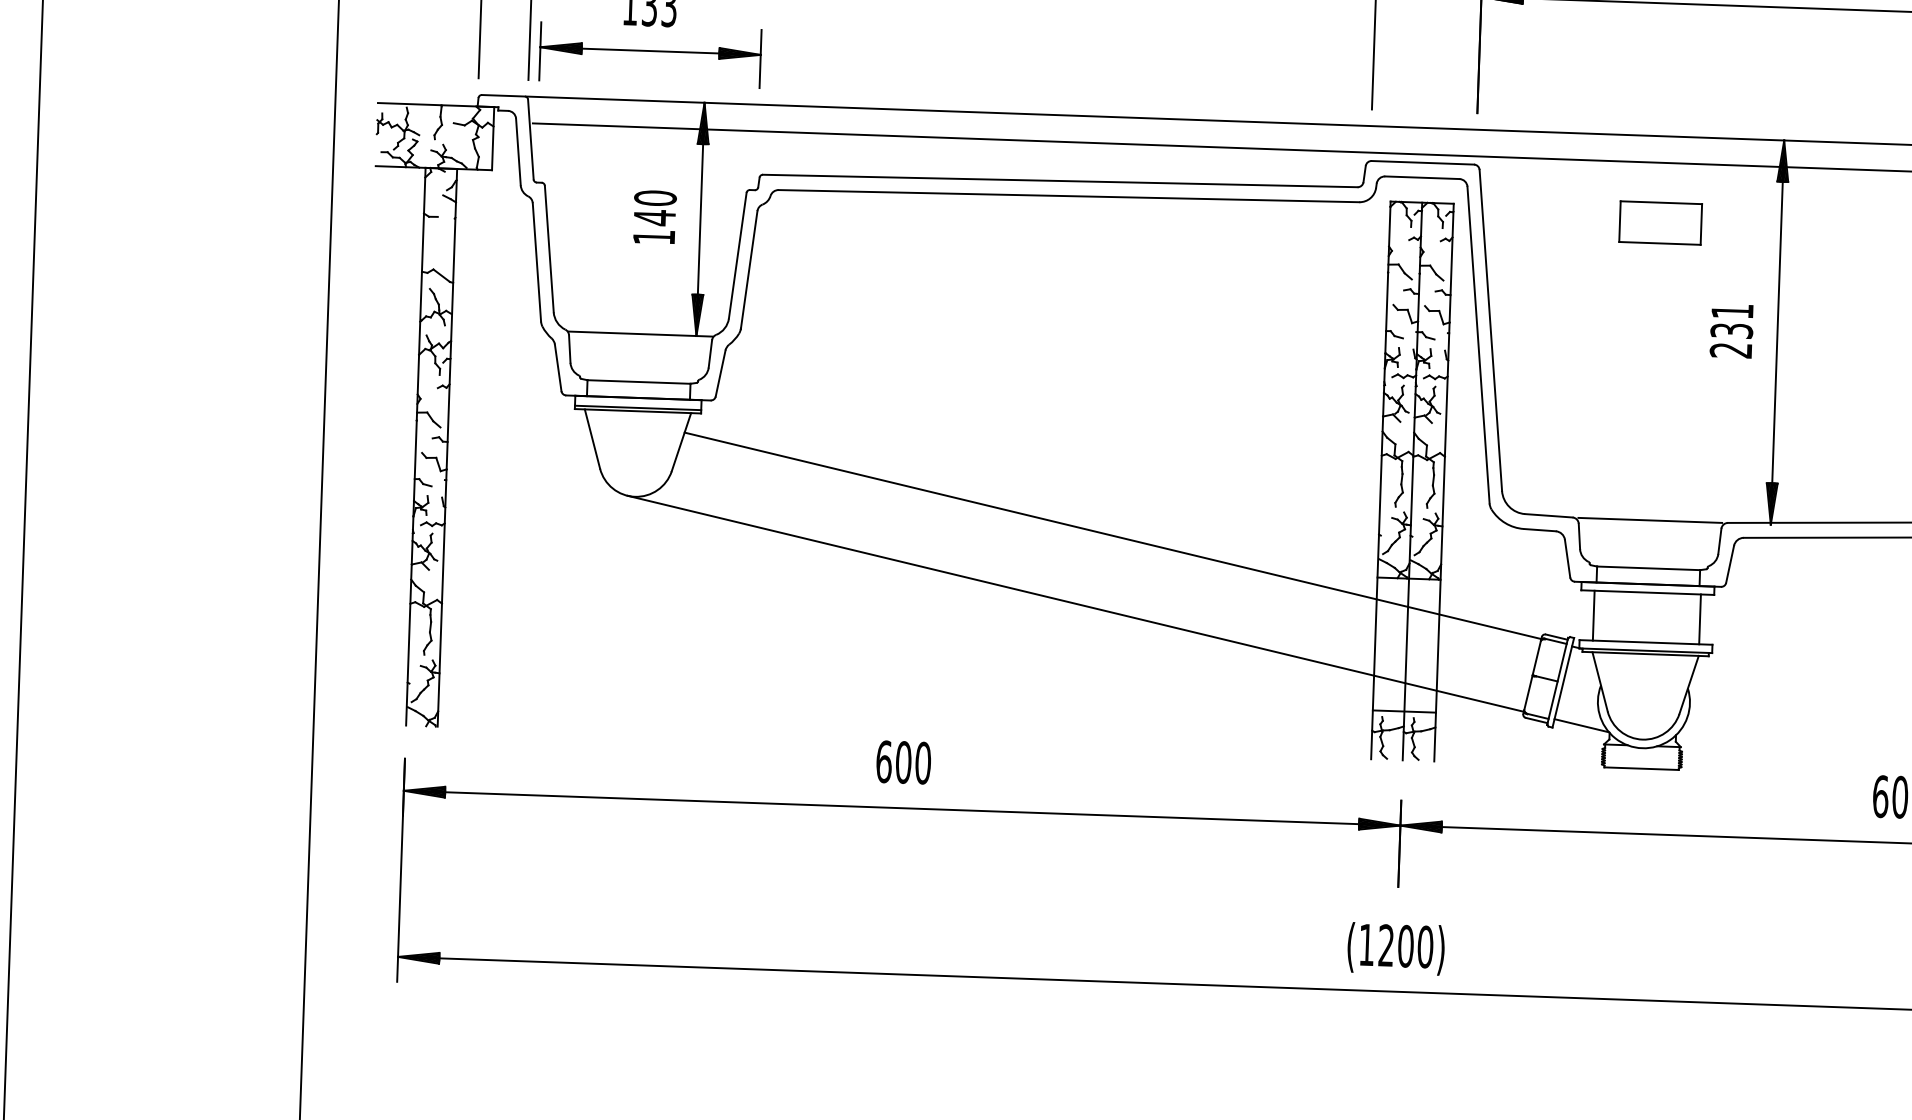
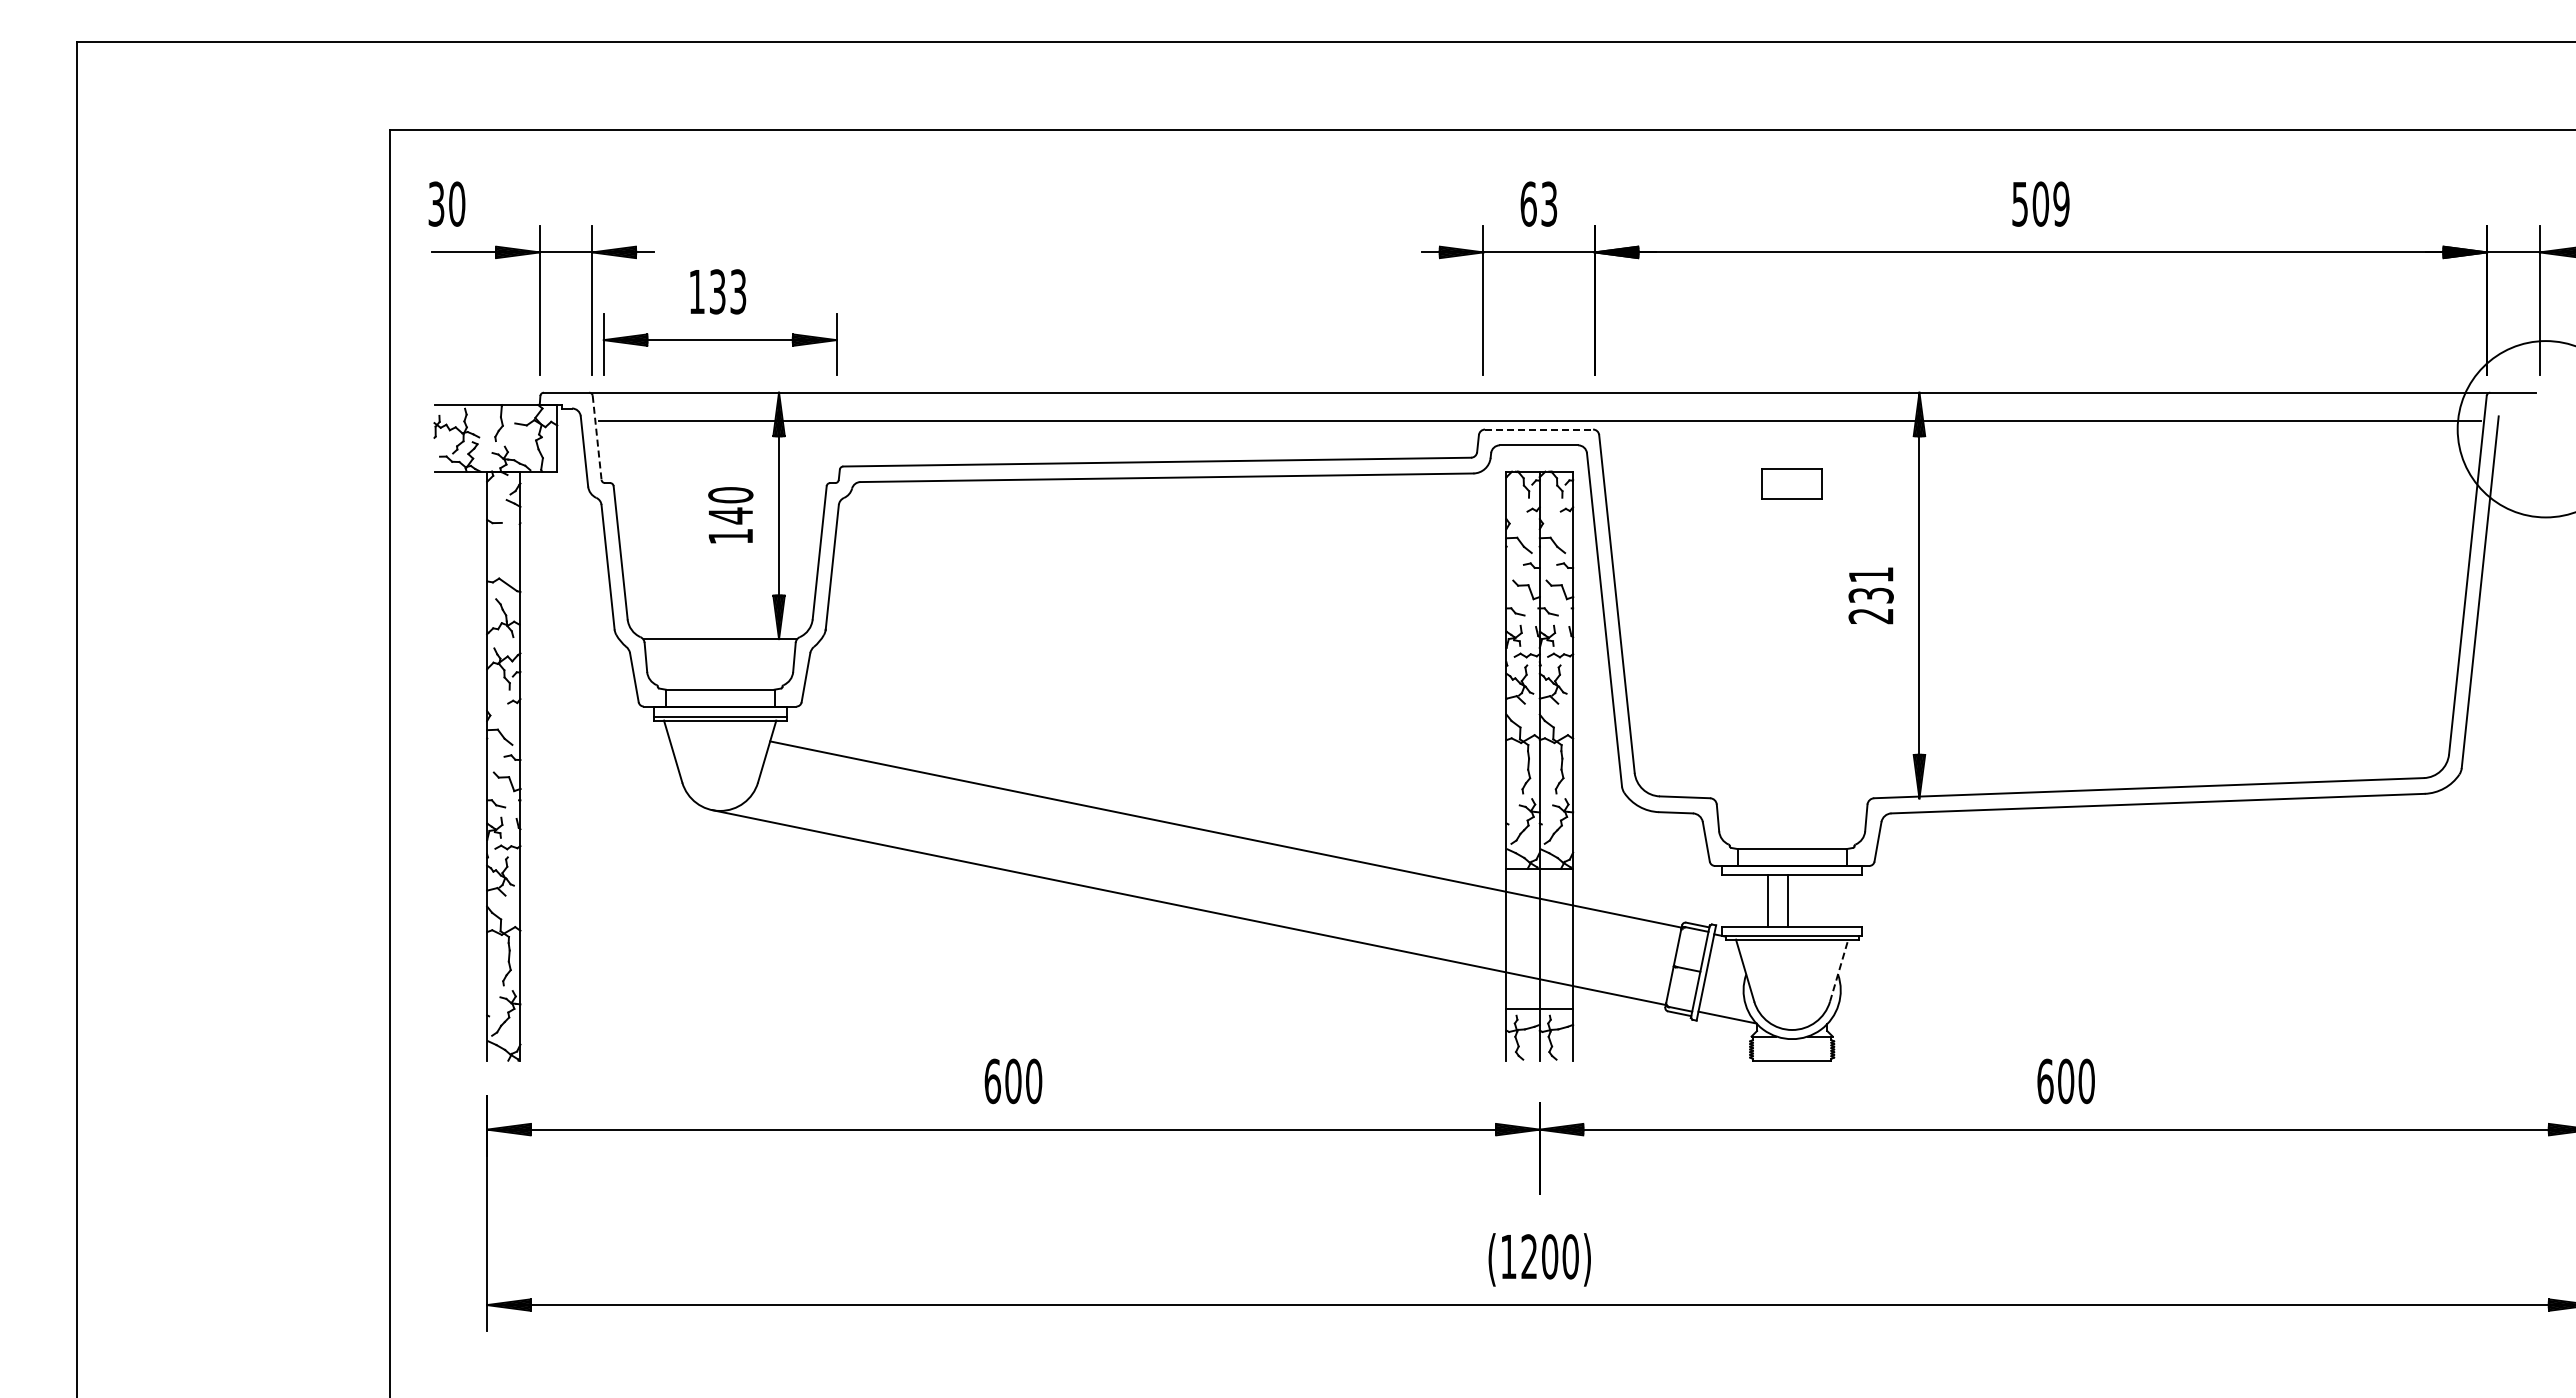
line: (531, 140) -> (597, 438), solid -> dashed
line: (1423, 162) -> (1539, 429), solid -> dashed
part: (1660, 223) -> (1791, 484), size x0.7
line: (1650, 520) -> (1792, 798), removed
line: (1594, 615) -> (1788, 900), moved
line: (1700, 618) -> (1768, 900), moved
line: (1689, 684) -> (1839, 970), solid -> dashed

